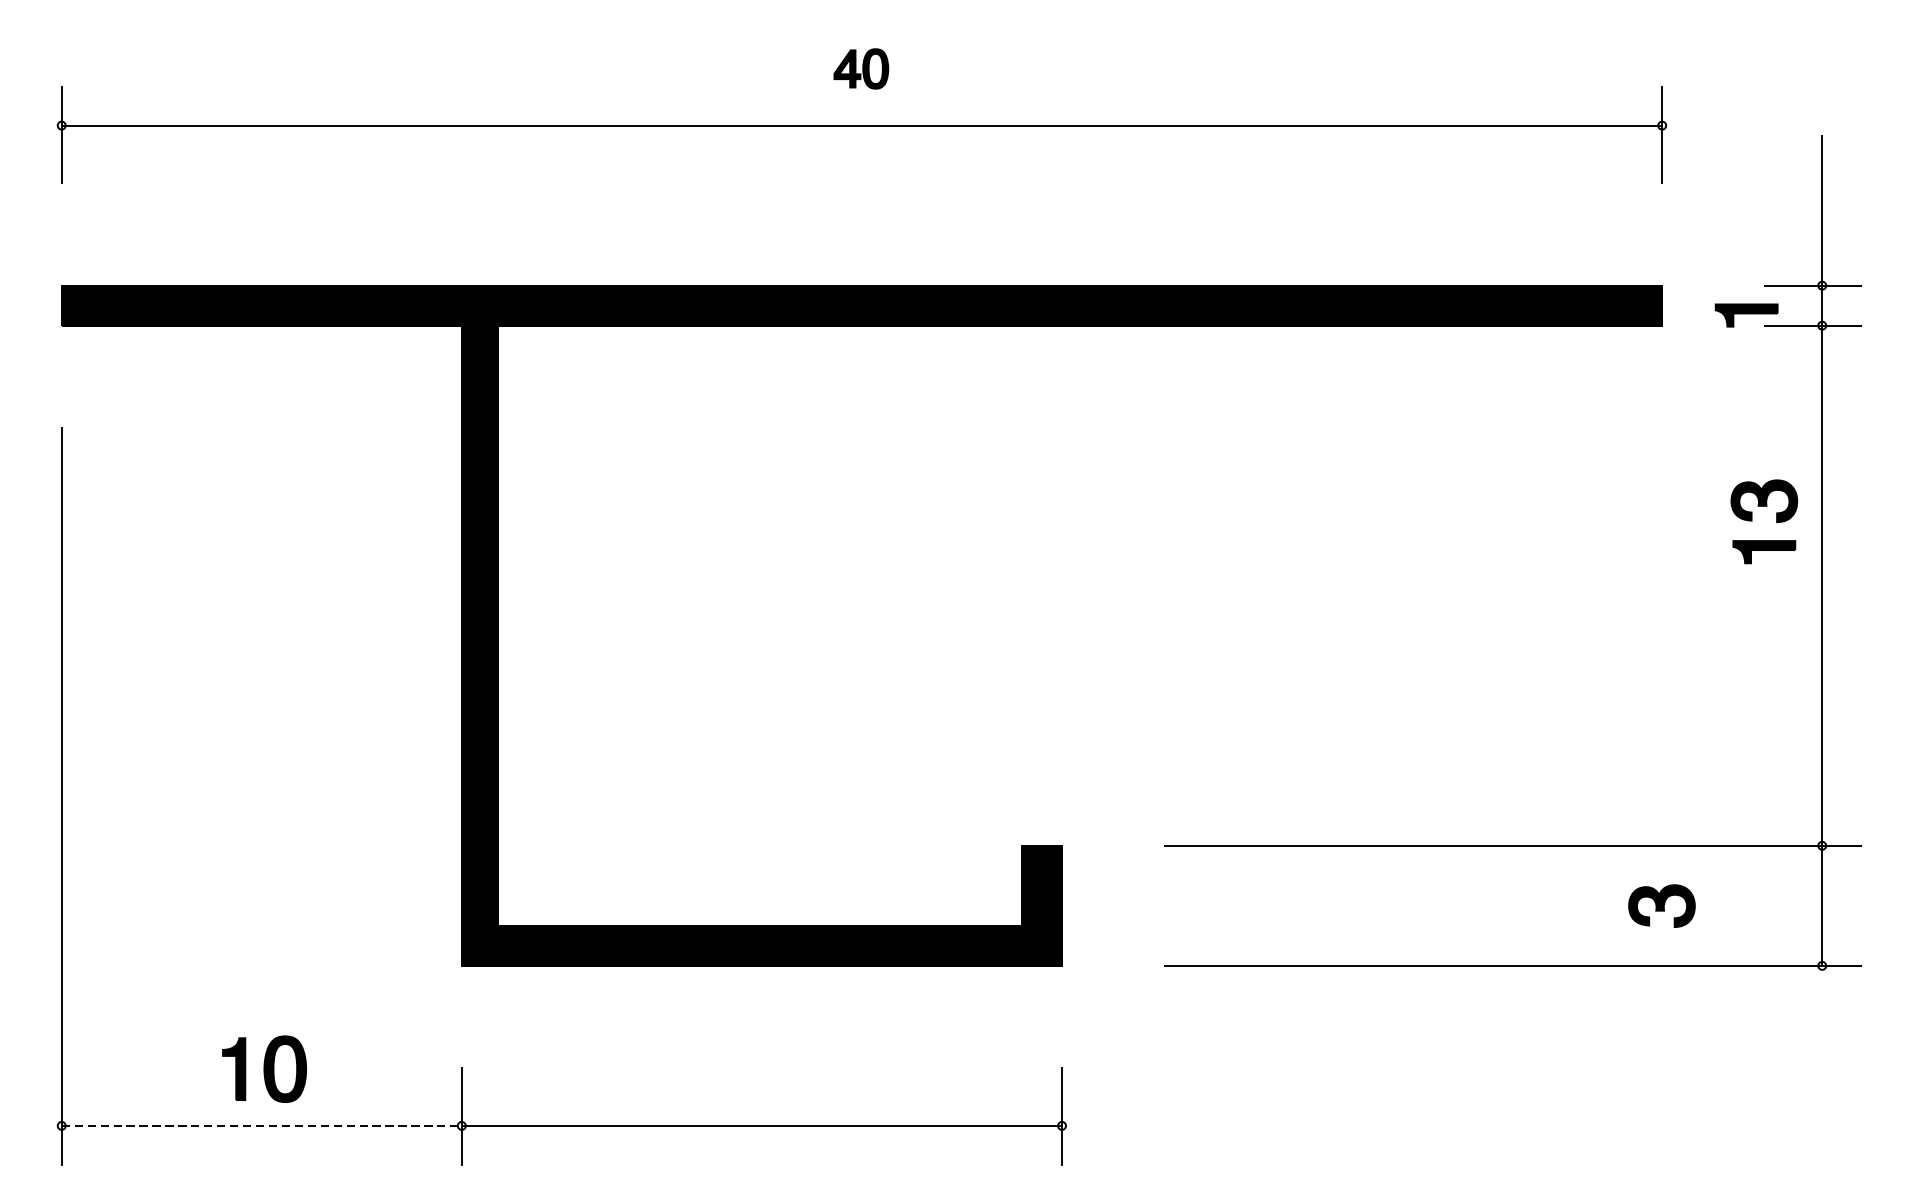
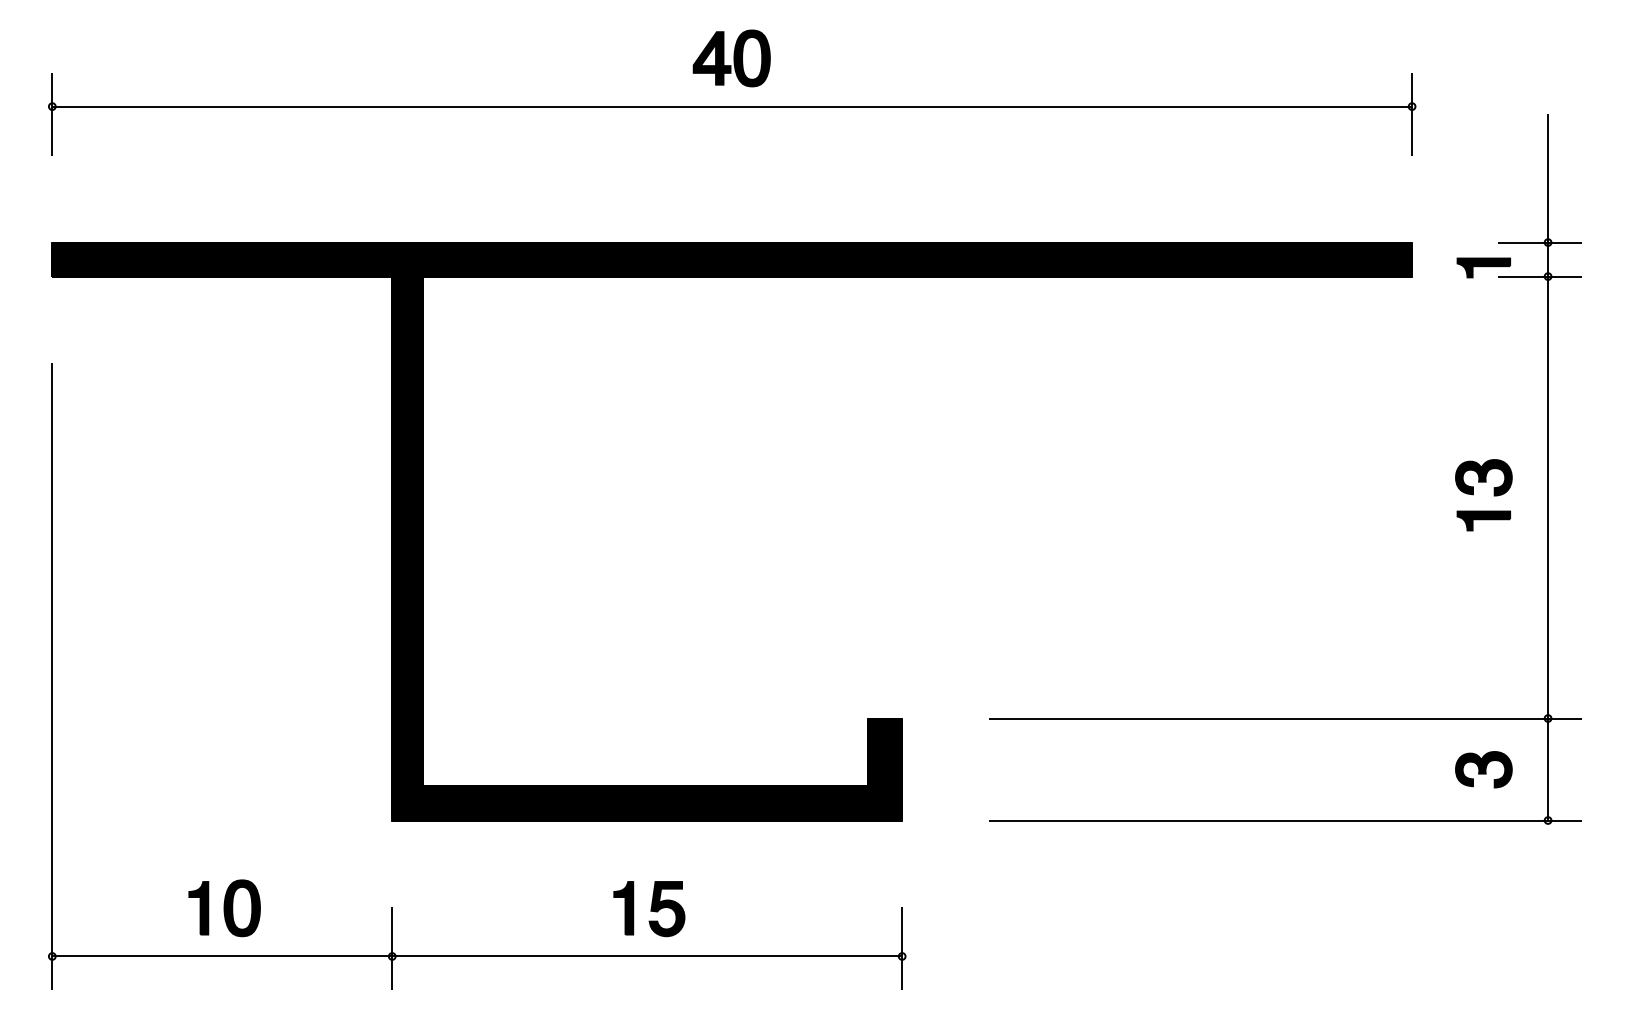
part: (861, 68) -> (731, 58), size x1.67
part: (1752, 522) -> (1473, 495), moved
part: (1661, 905) -> (1483, 769), moved
part: (764, 1070) -> (649, 909), added
line: (262, 1125) -> (222, 956), dashed -> solid

